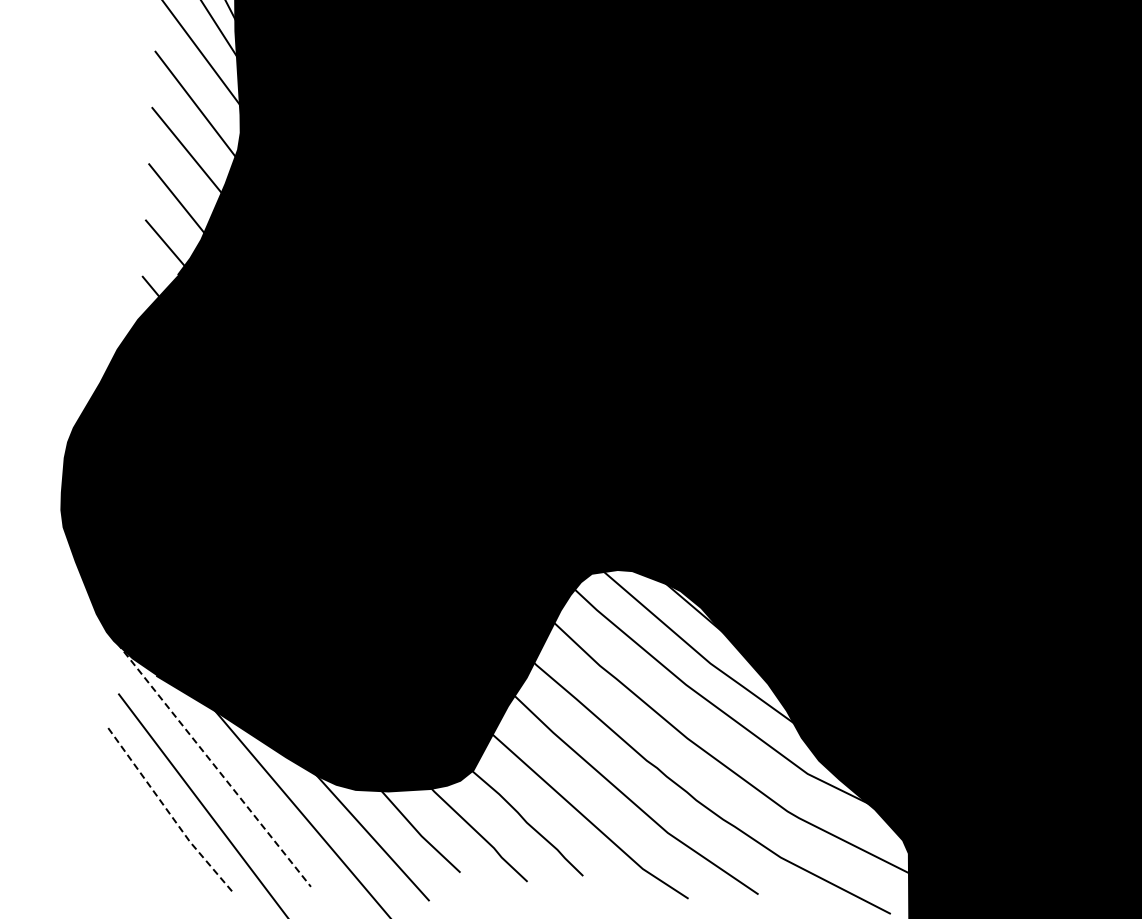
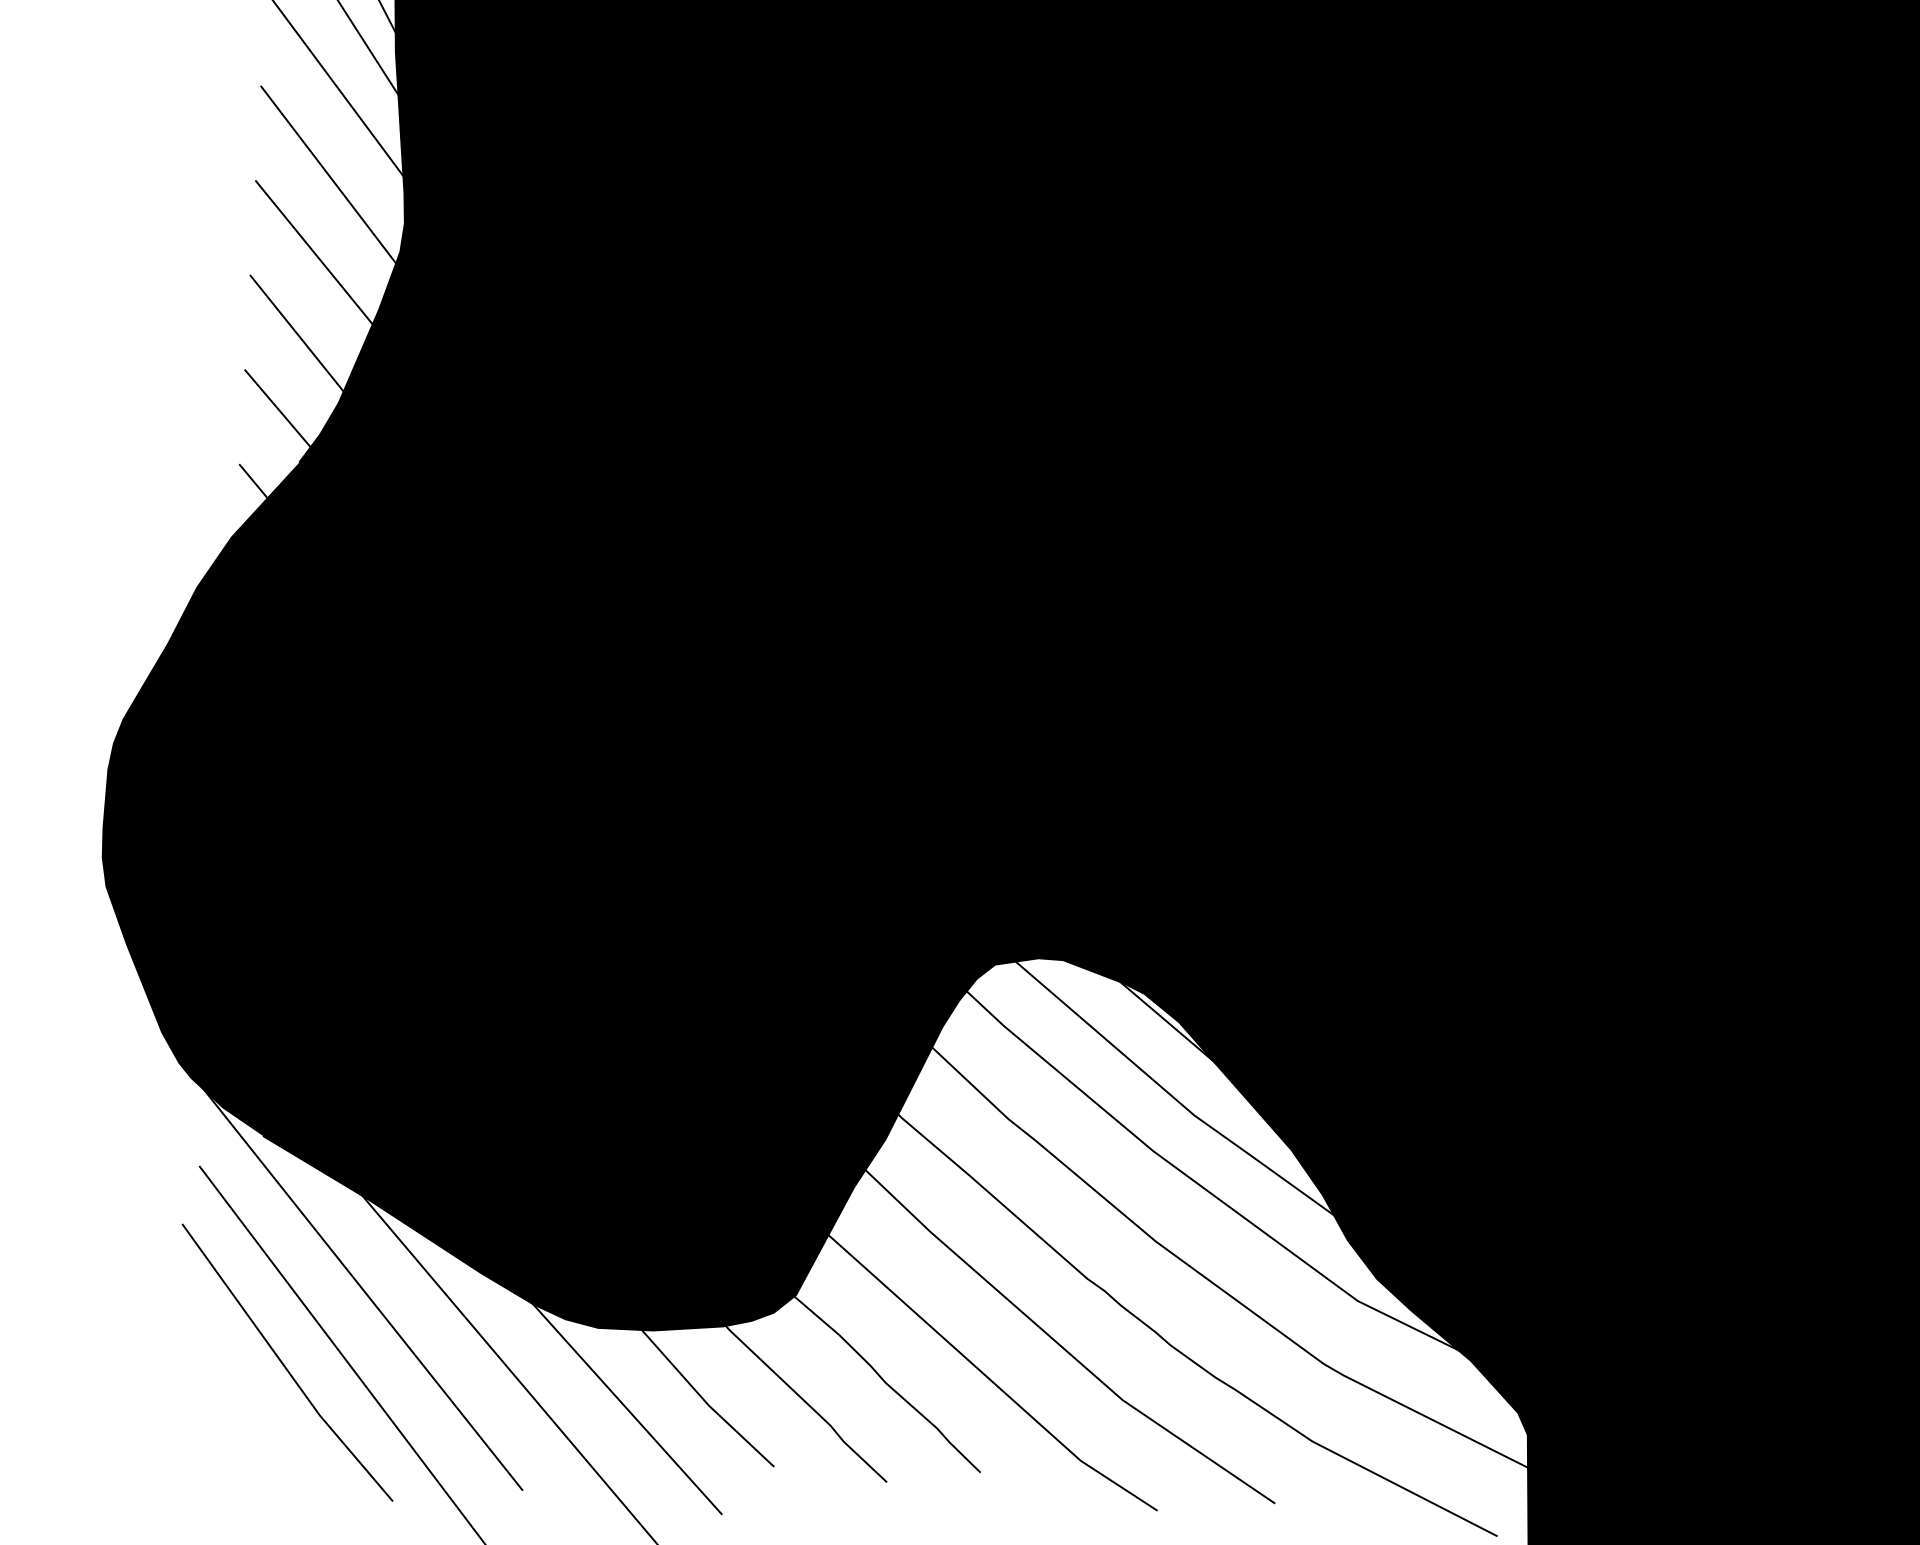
line: (214, 764) -> (360, 1285), dashed -> solid
line: (169, 812) -> (285, 1365), dashed -> solid

